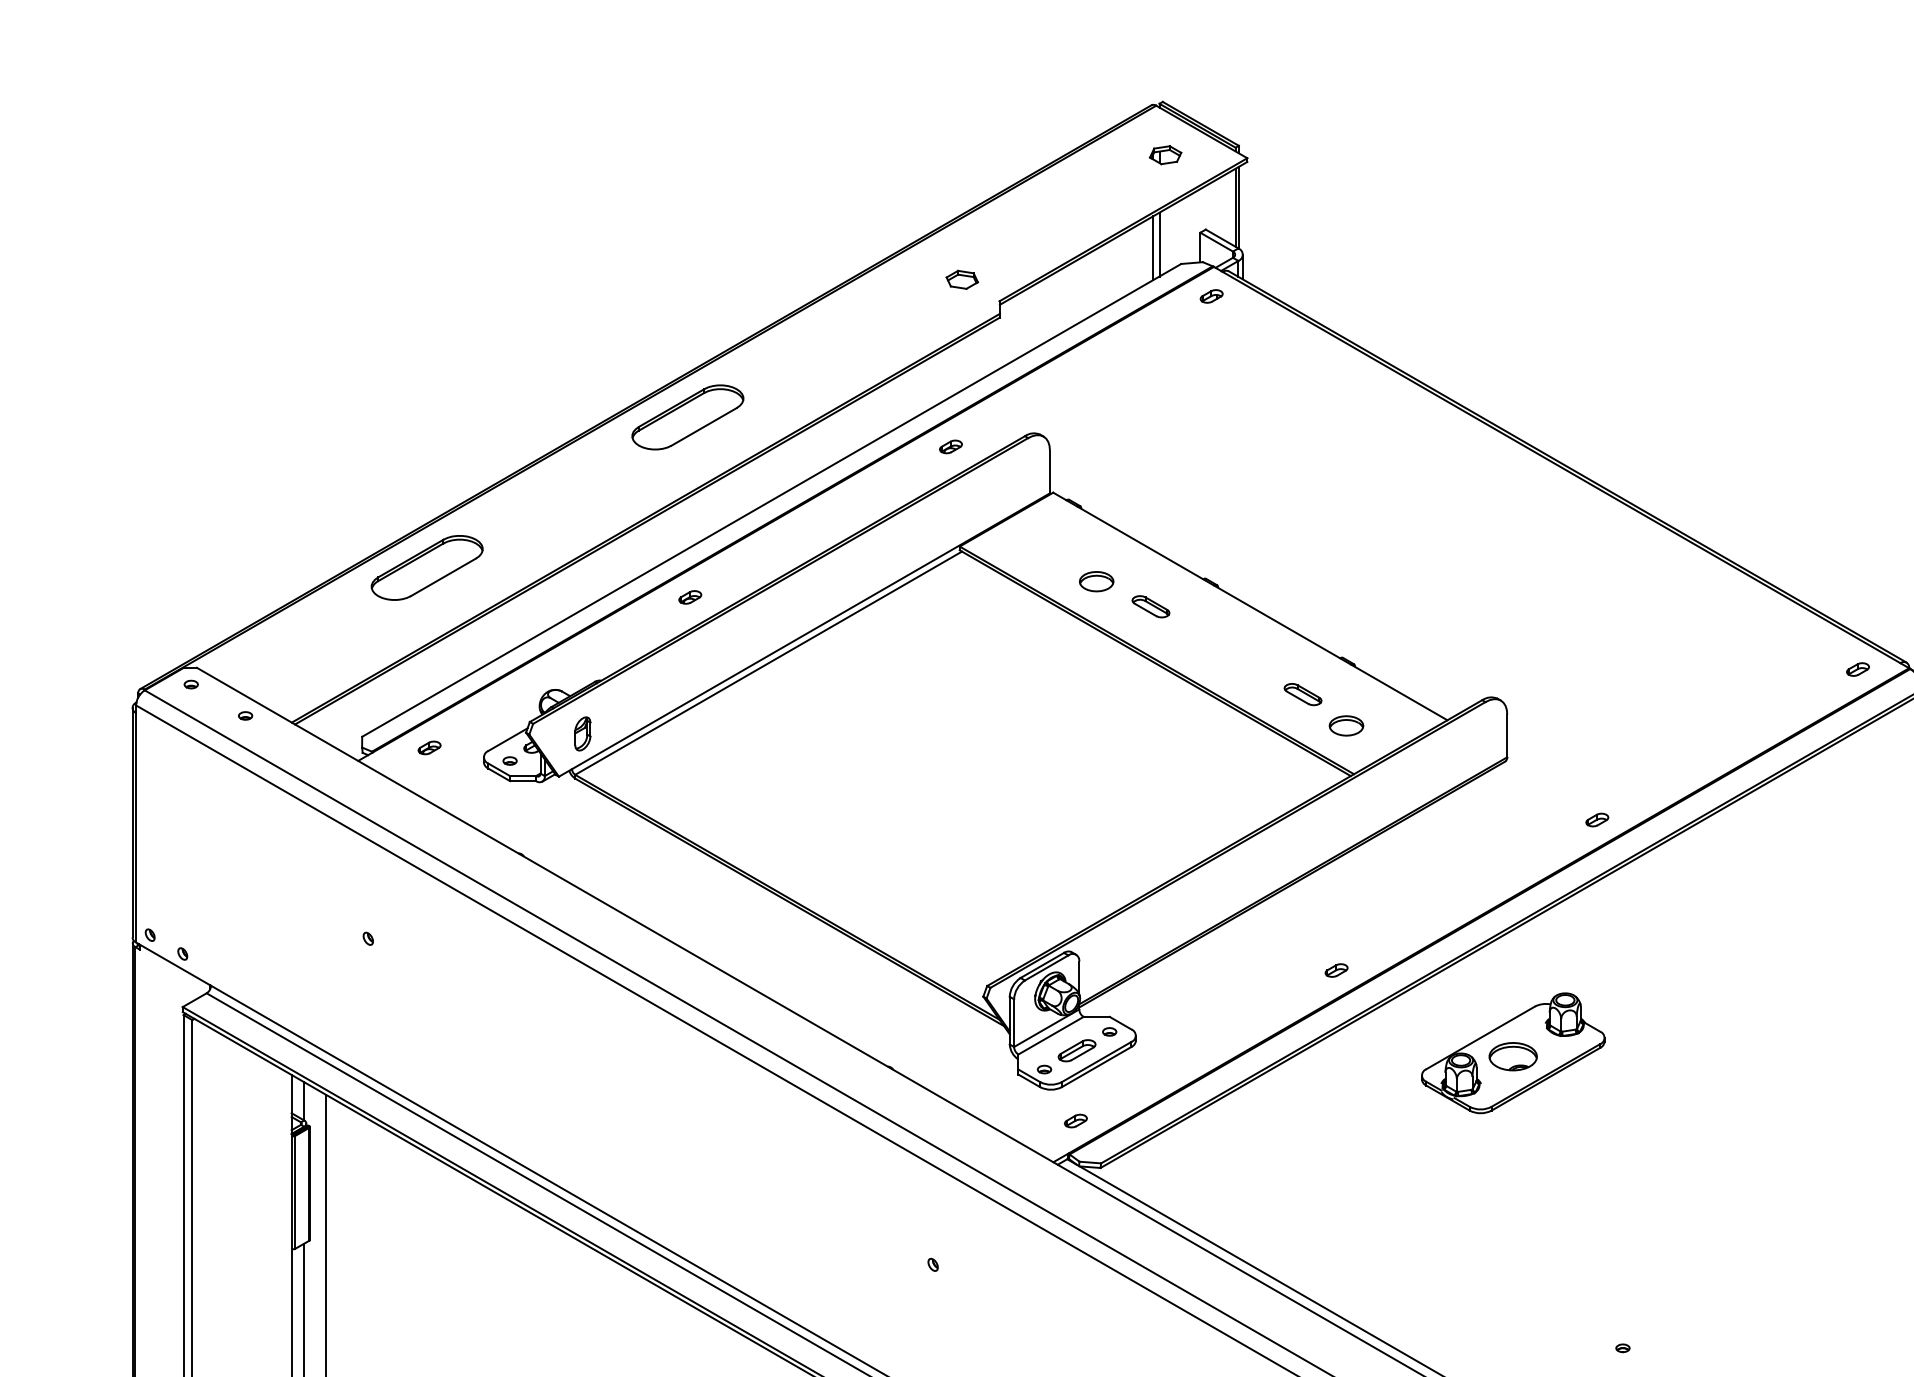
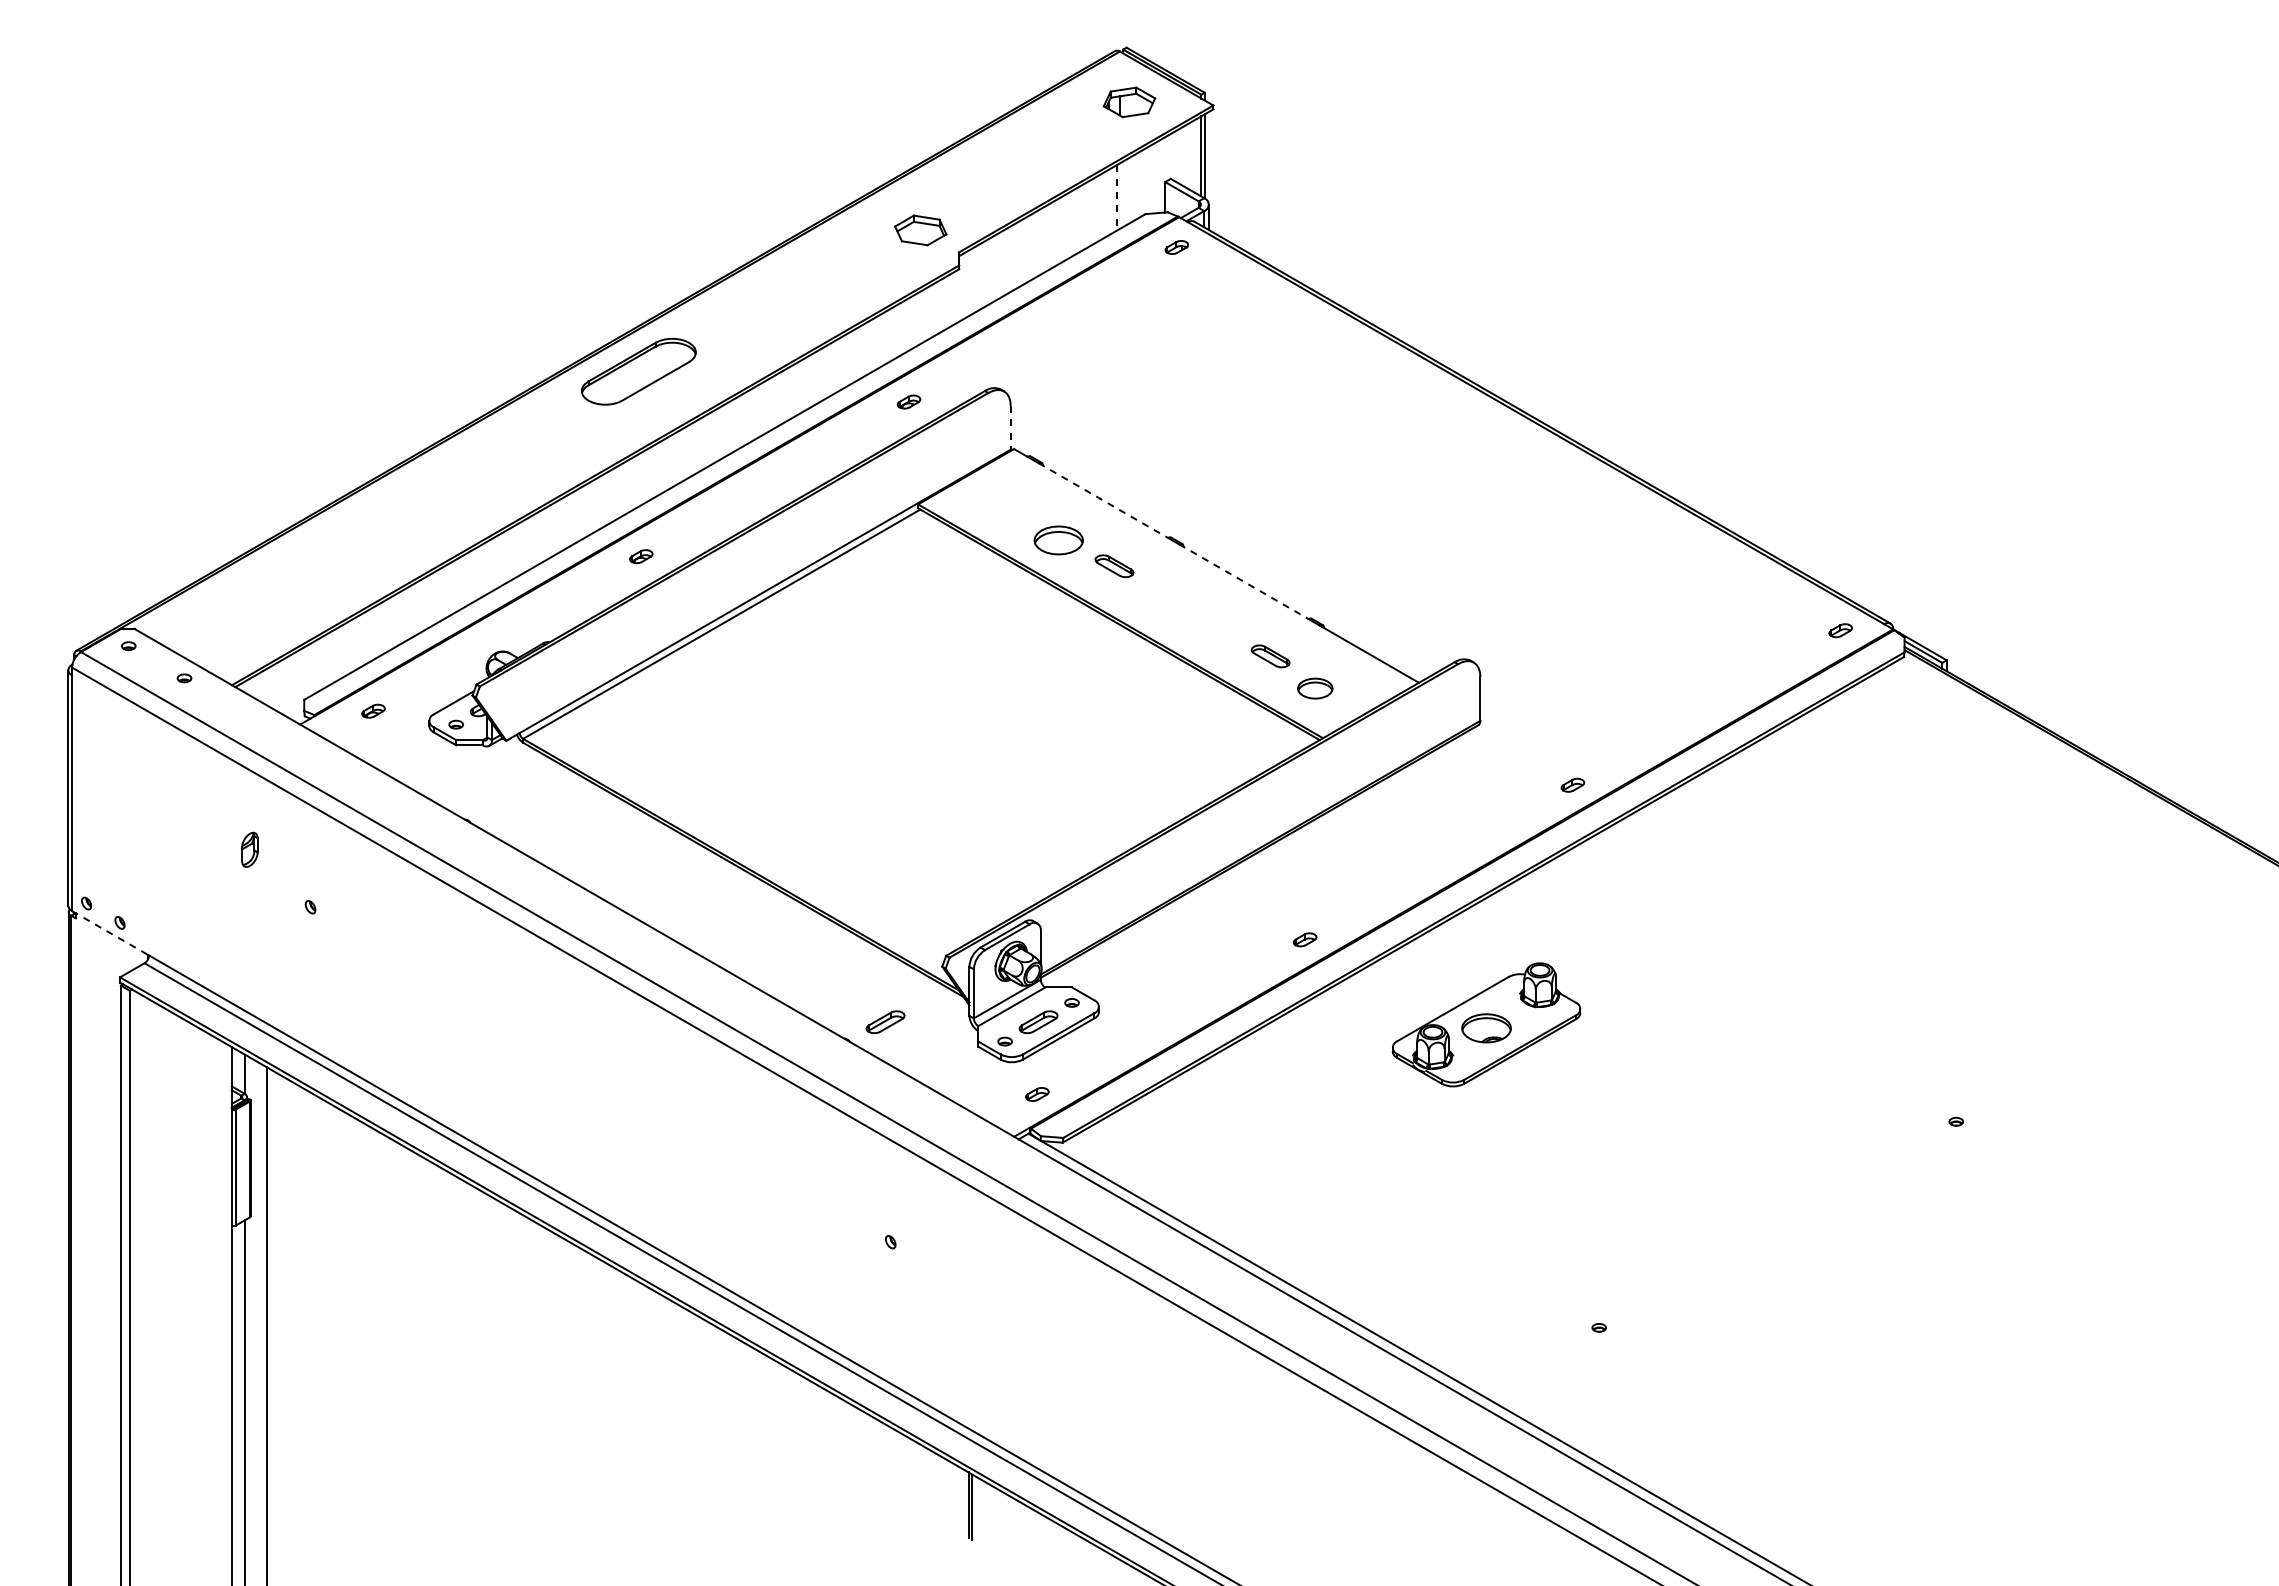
part: (1165, 155) -> (1129, 102), size x1.6
line: (1159, 244) -> (1123, 194), removed
line: (1152, 248) -> (1116, 198), solid -> dashed
part: (962, 279) -> (920, 230), size x1.6
line: (1049, 471) -> (1010, 427), solid -> dashed
line: (1140, 542) -> (1103, 500), solid -> dashed
part: (426, 568) -> (370, 526), removed
part: (1096, 581) -> (1058, 540), size x1.4
line: (1276, 621) -> (1243, 581), solid -> dashed
part: (582, 733) -> (249, 849), moved
line: (173, 964) -> (110, 933), solid -> dashed
part: (928, 1050) -> (885, 1022), added

